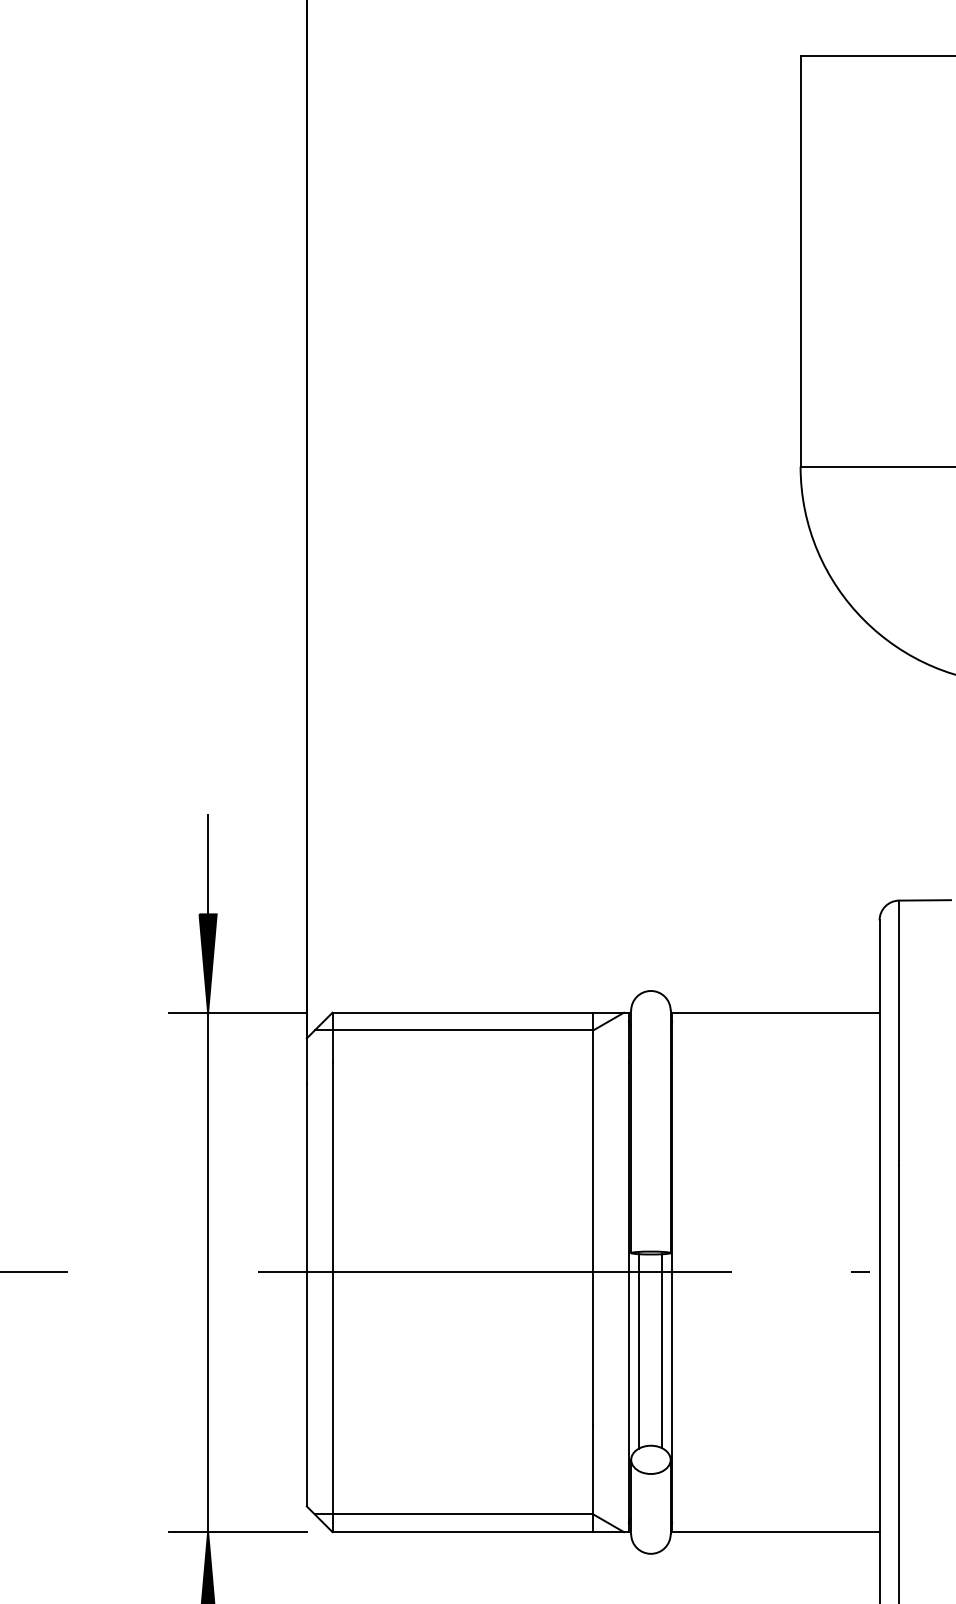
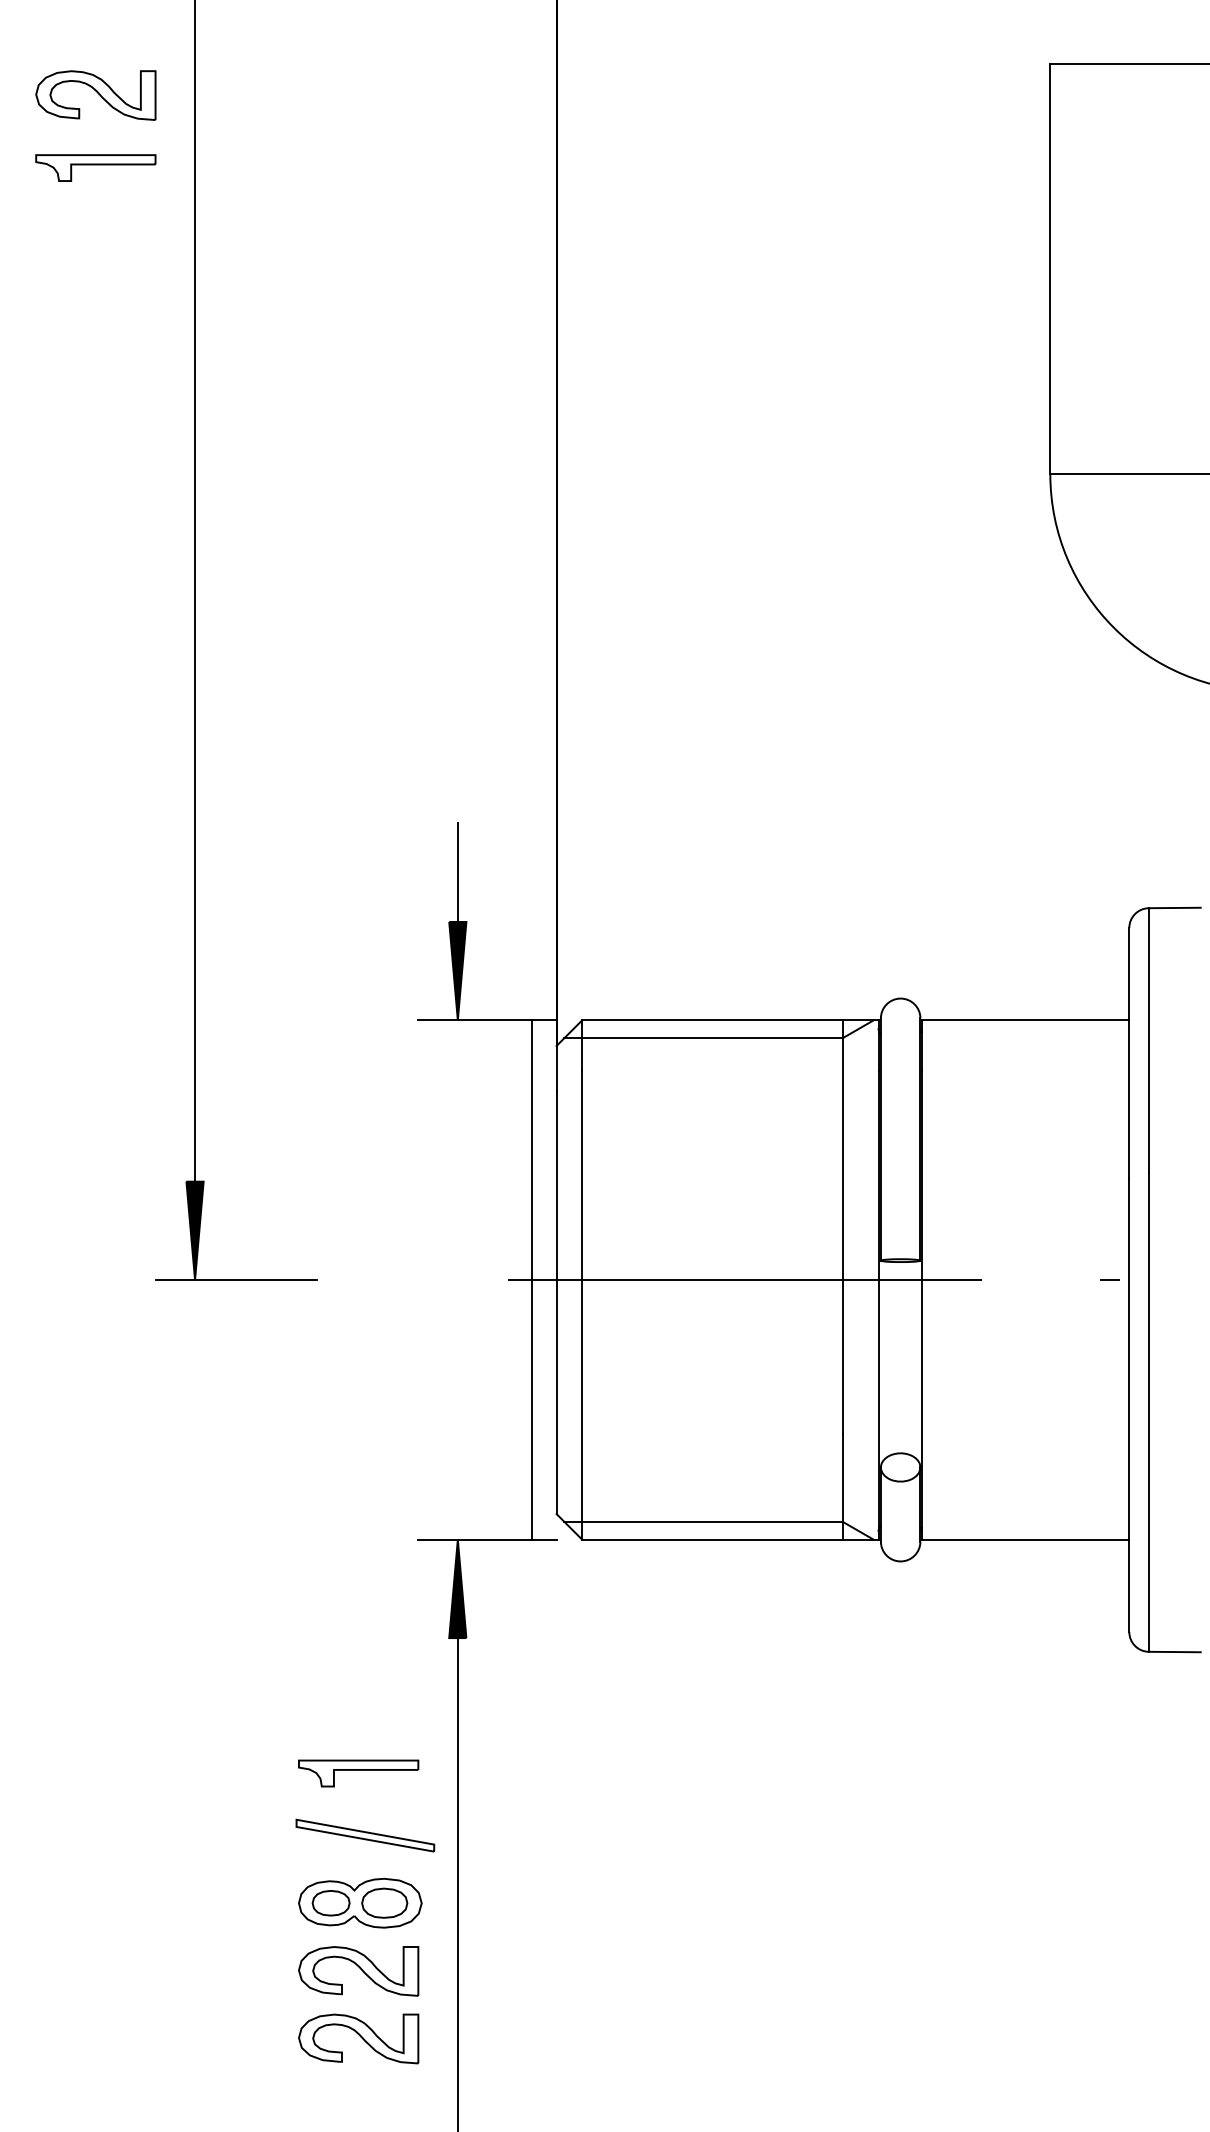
line: (207, 1271) -> (531, 1279), moved
line: (638, 1350) -> (888, 1358), removed
line: (662, 1350) -> (912, 1358), removed

